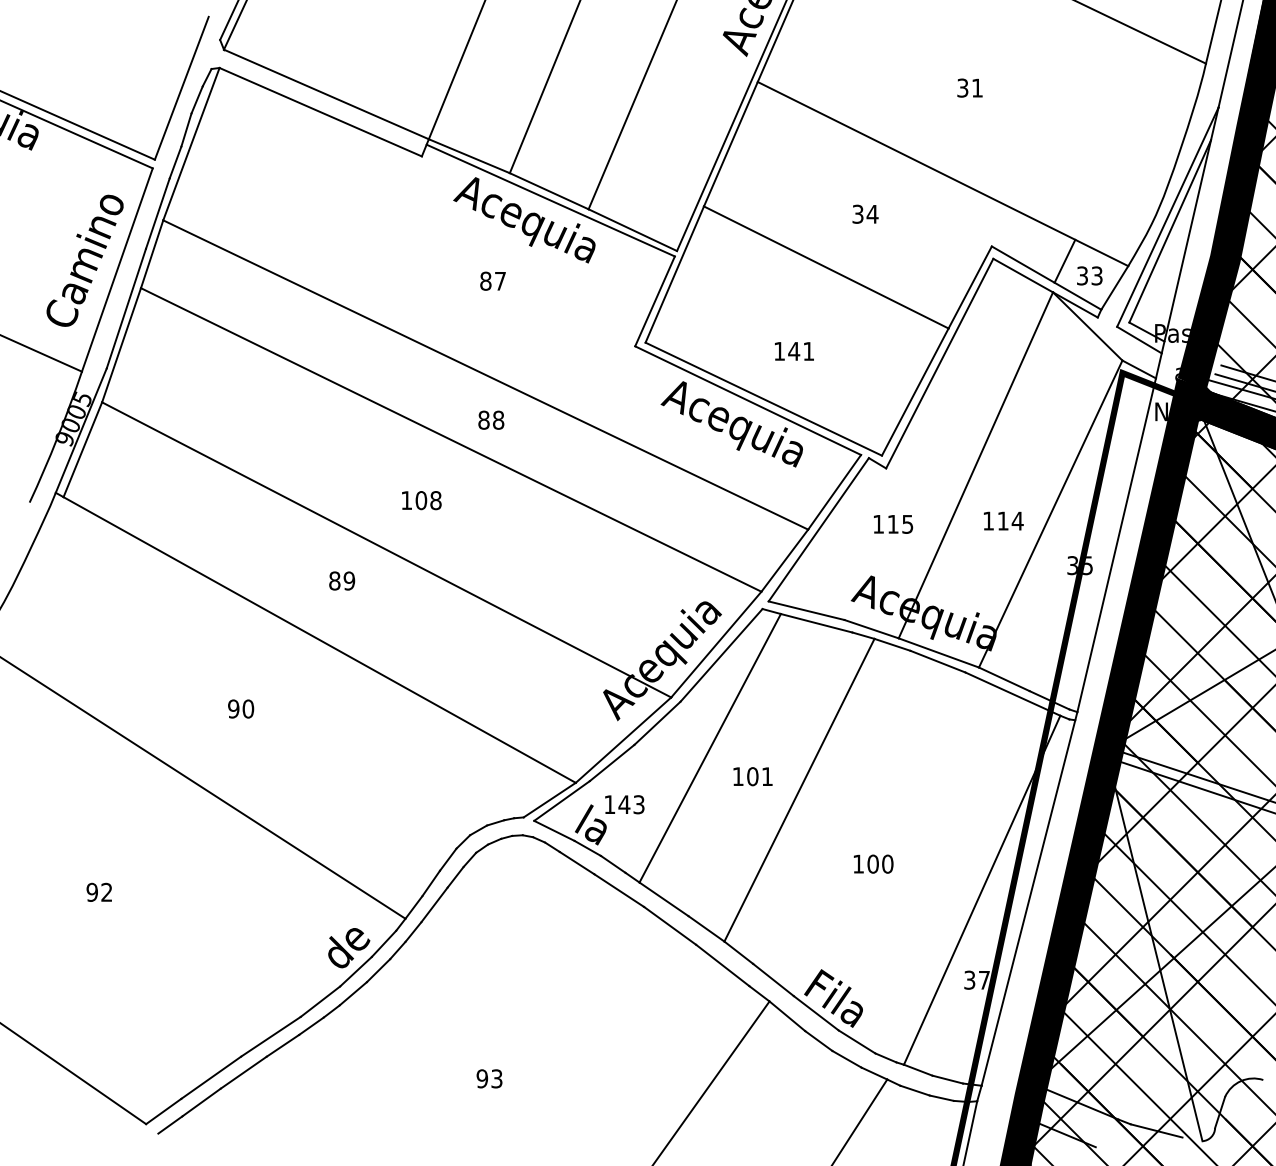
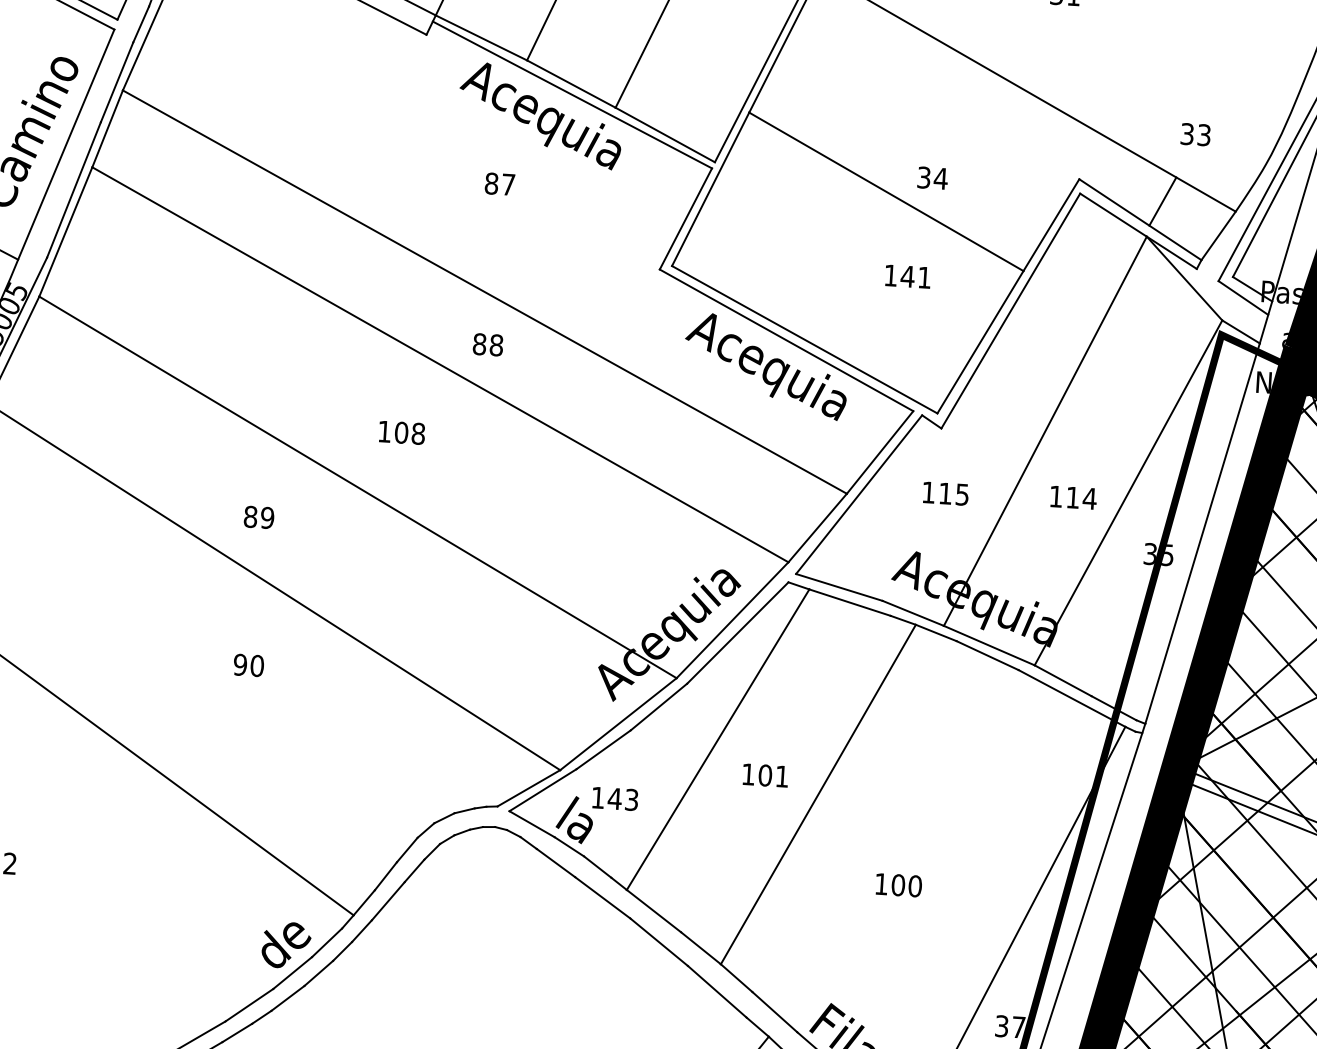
text: (865, 213) -> (932, 177), moved
text: (1089, 275) -> (1195, 134), moved
text: (794, 351) -> (908, 276), moved
text: (342, 580) -> (259, 516), moved
text: (241, 708) -> (249, 664), moved

